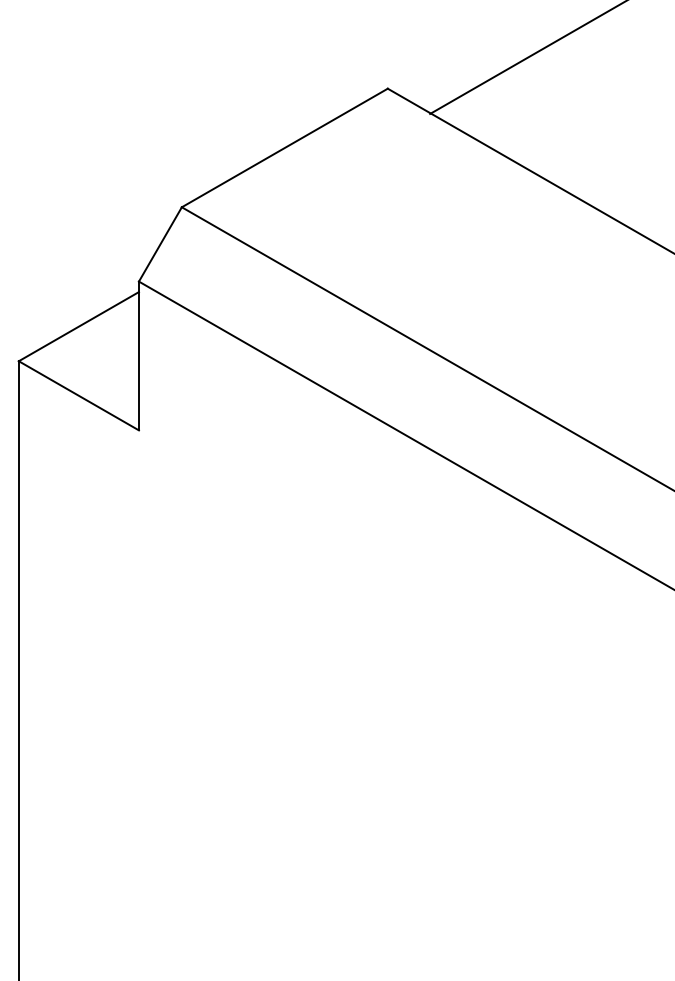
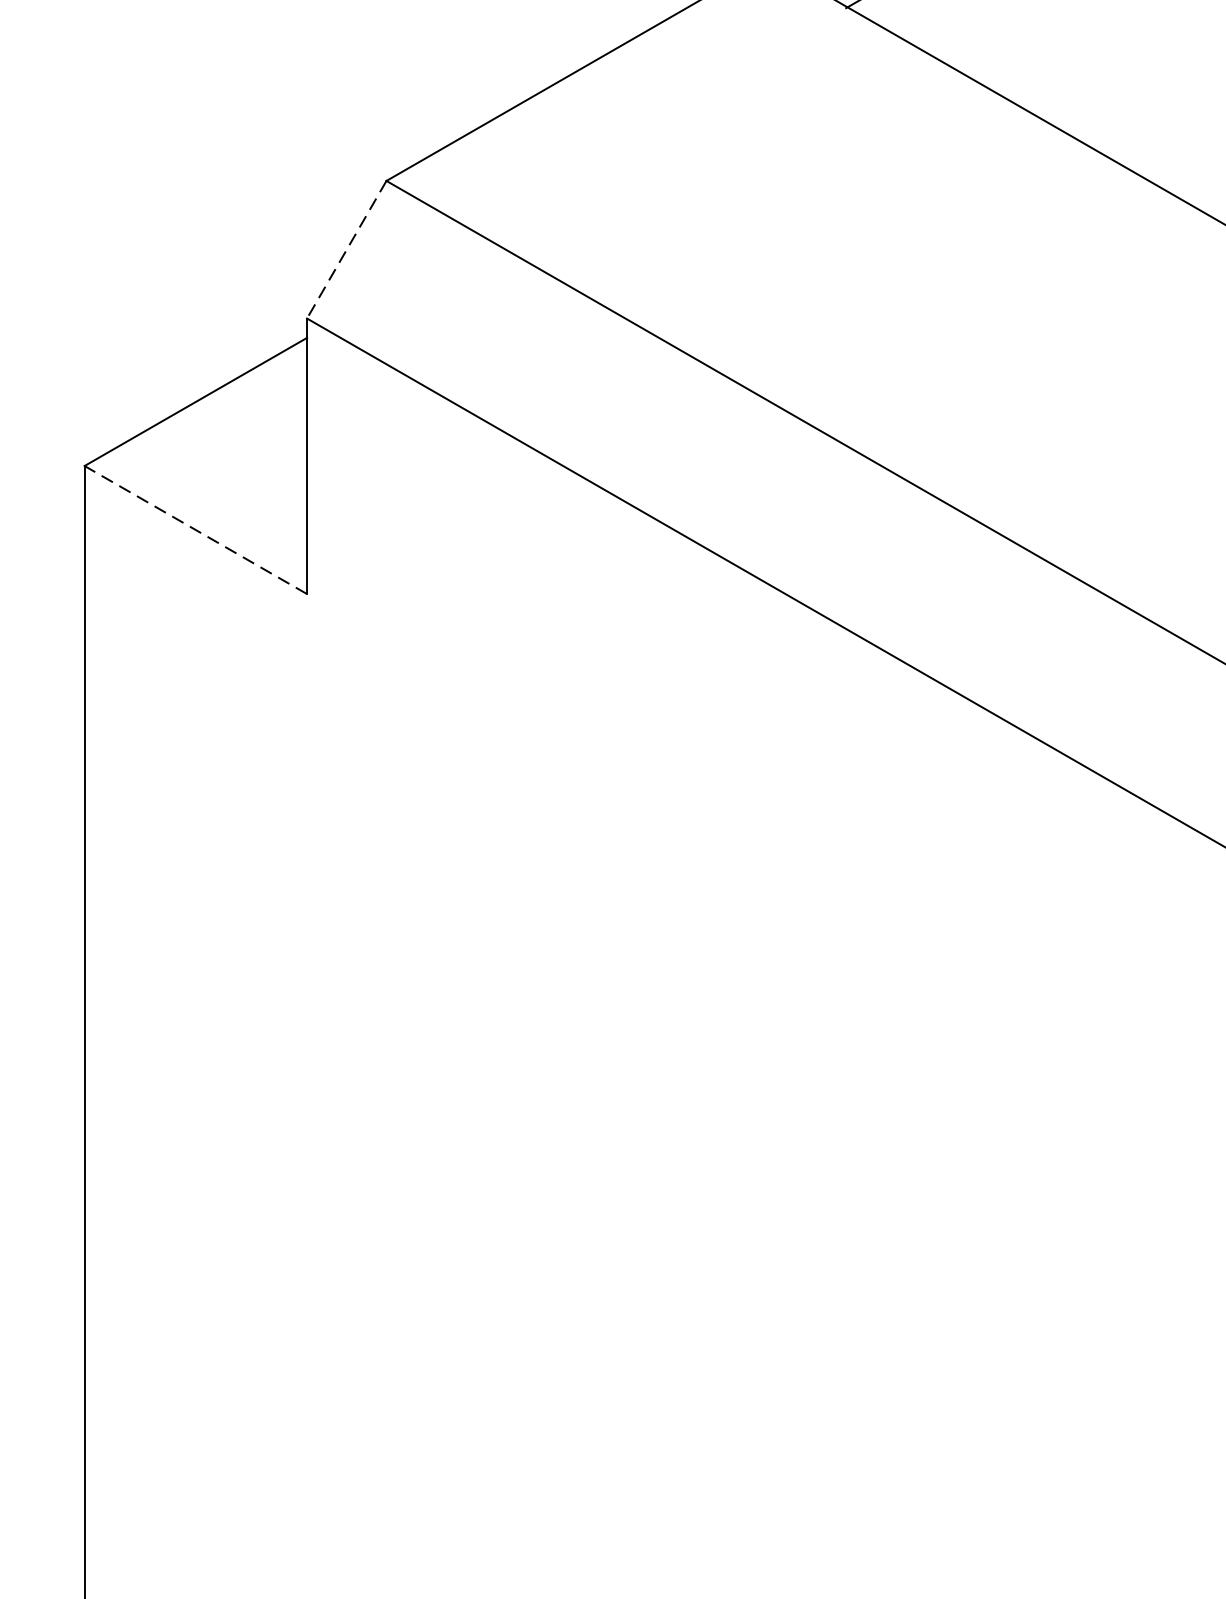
line: (160, 244) -> (346, 249), solid -> dashed
line: (78, 395) -> (195, 529), solid -> dashed

